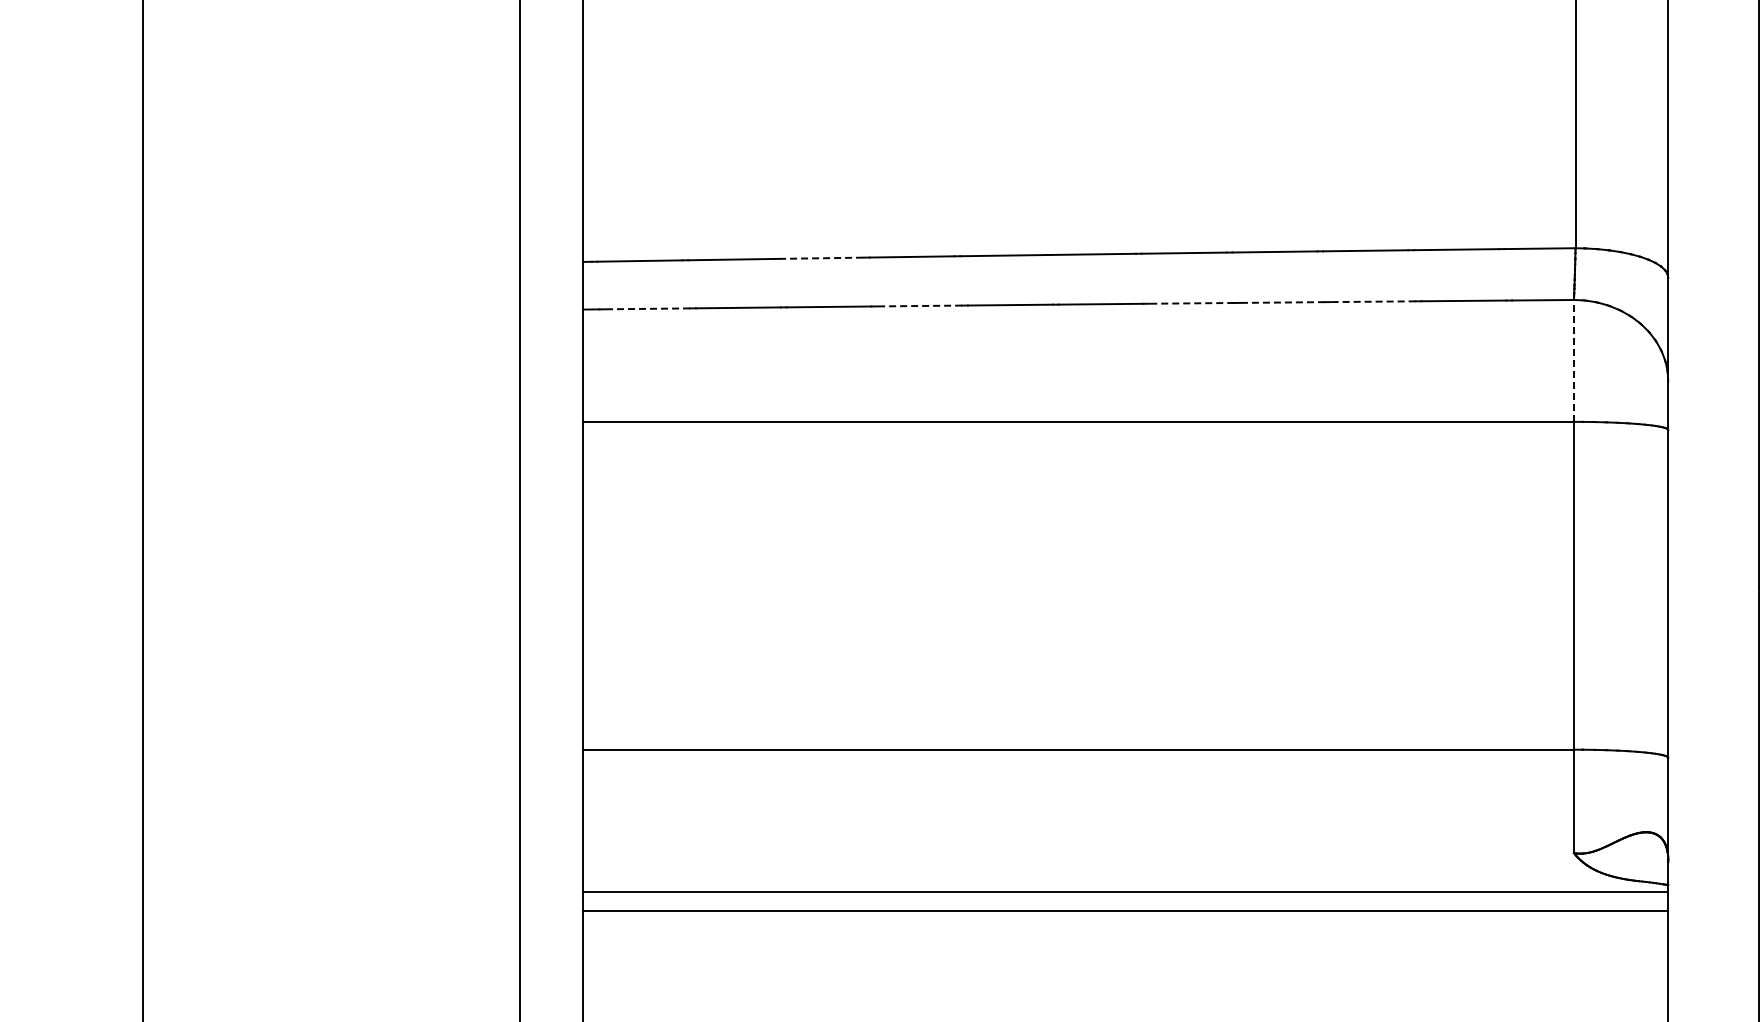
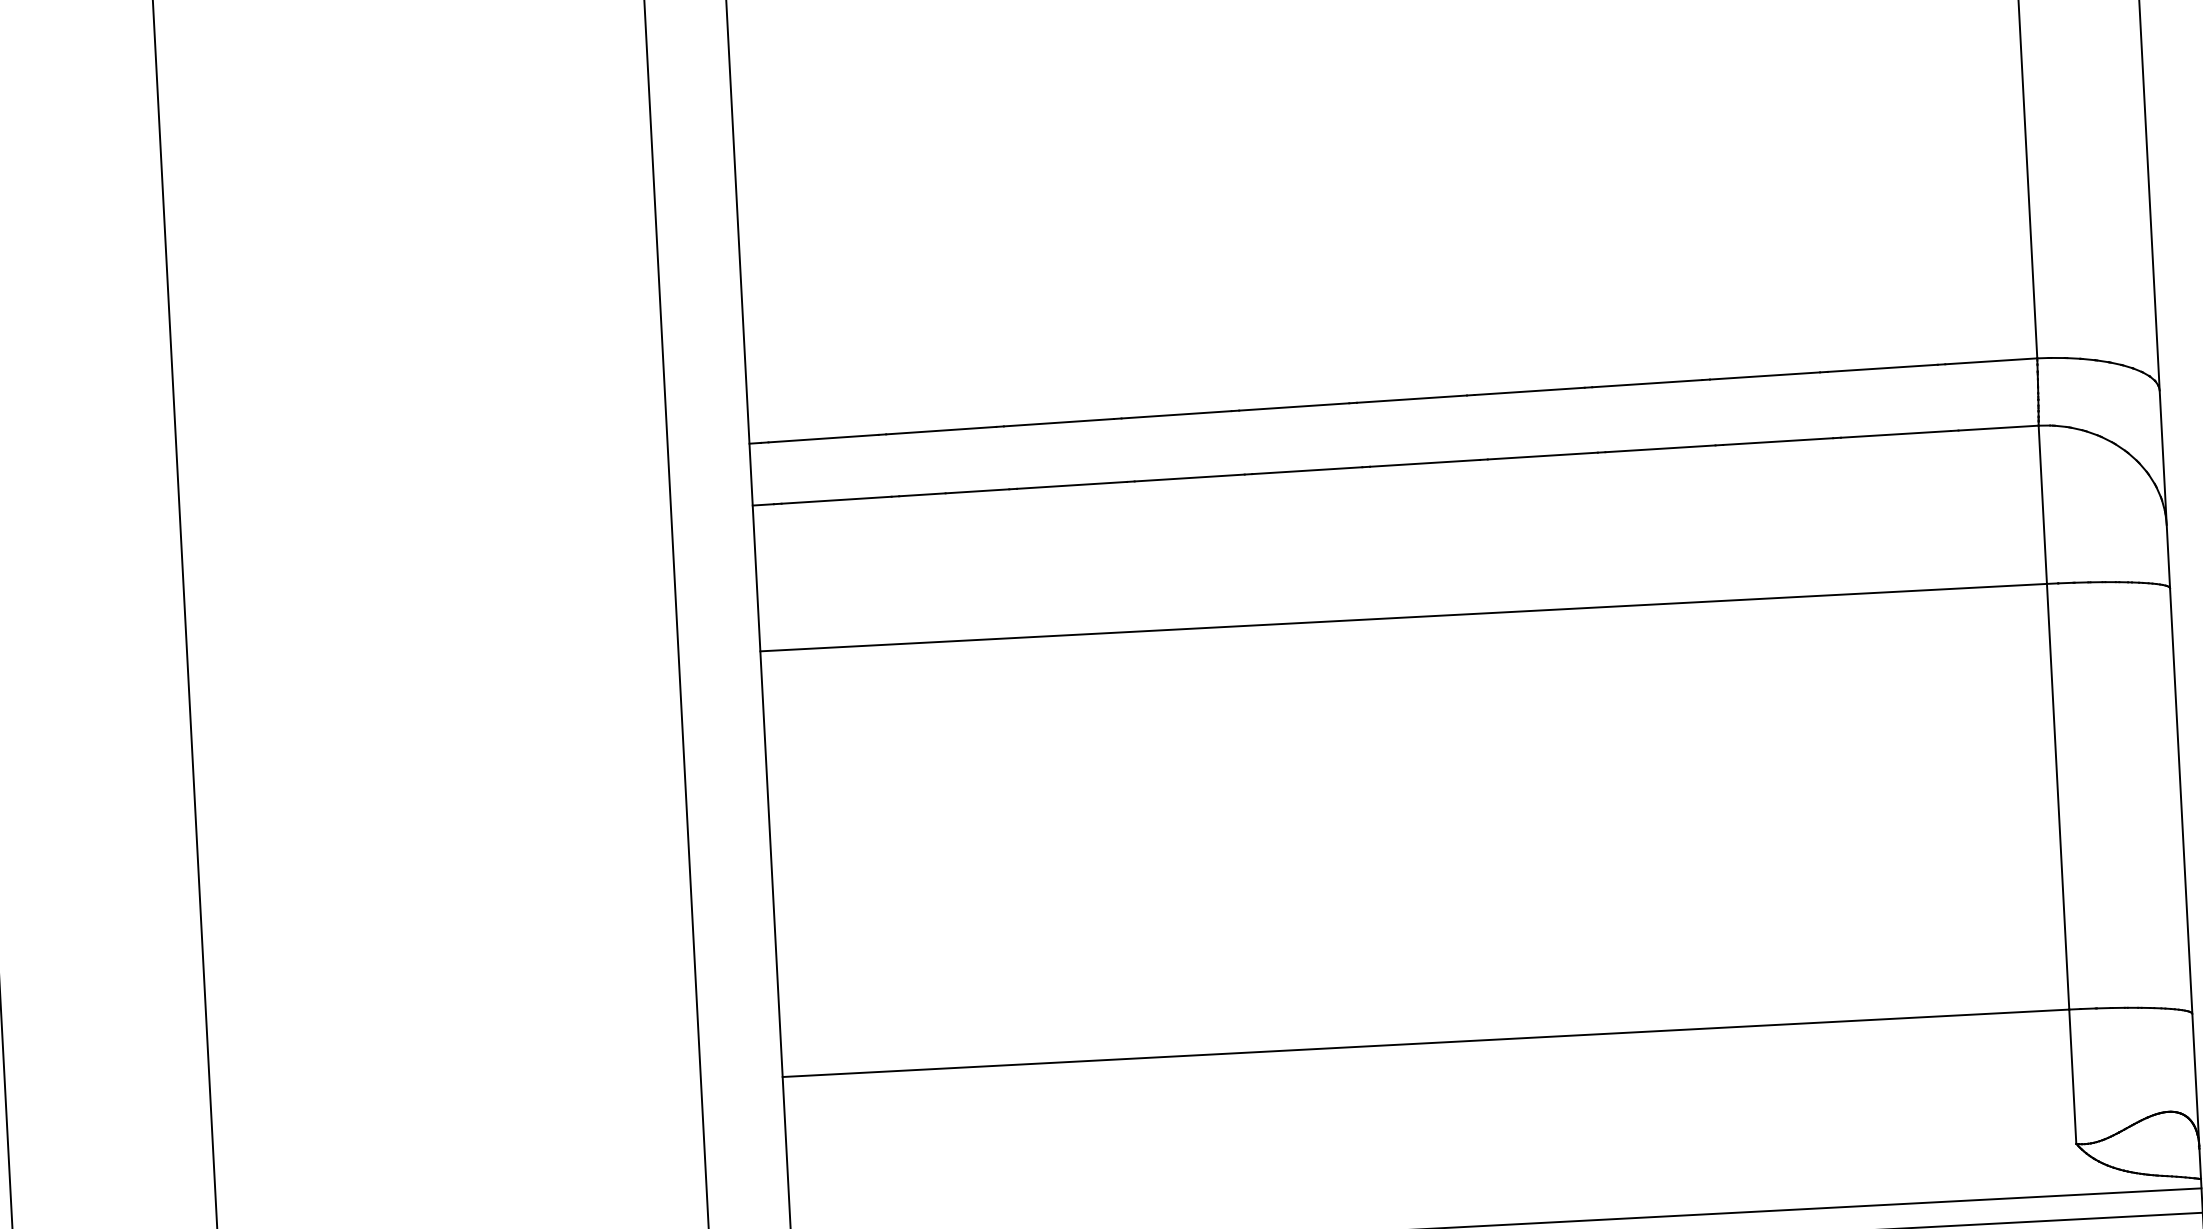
line: (822, 258) -> (1060, 422), dashed -> solid
line: (1372, 301) -> (1777, 441), dashed -> solid
line: (1282, 302) -> (1660, 448), dashed -> solid
line: (1191, 303) -> (1542, 456), dashed -> solid
line: (919, 306) -> (1189, 478), dashed -> solid
line: (647, 308) -> (836, 499), dashed -> solid
line: (1573, 360) -> (2042, 504), dashed -> solid

